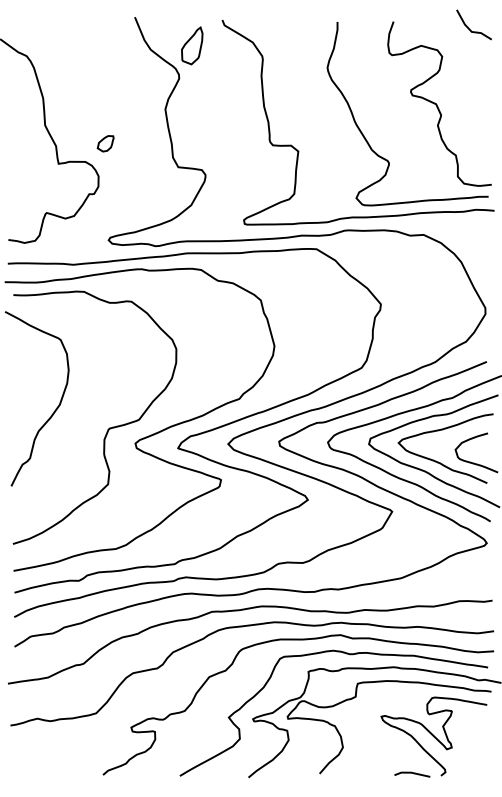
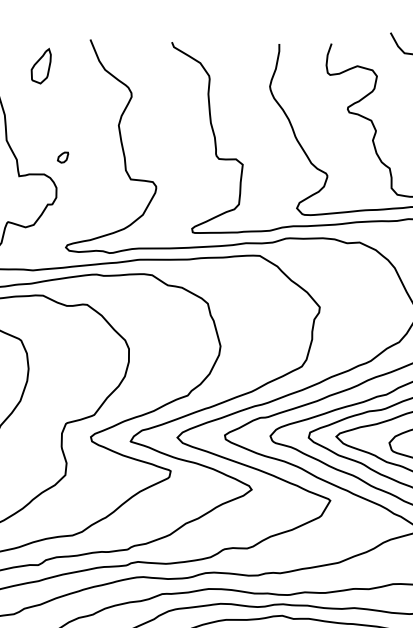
part: (192, 45) -> (41, 65), moved
part: (105, 143) -> (62, 157), size x0.7

